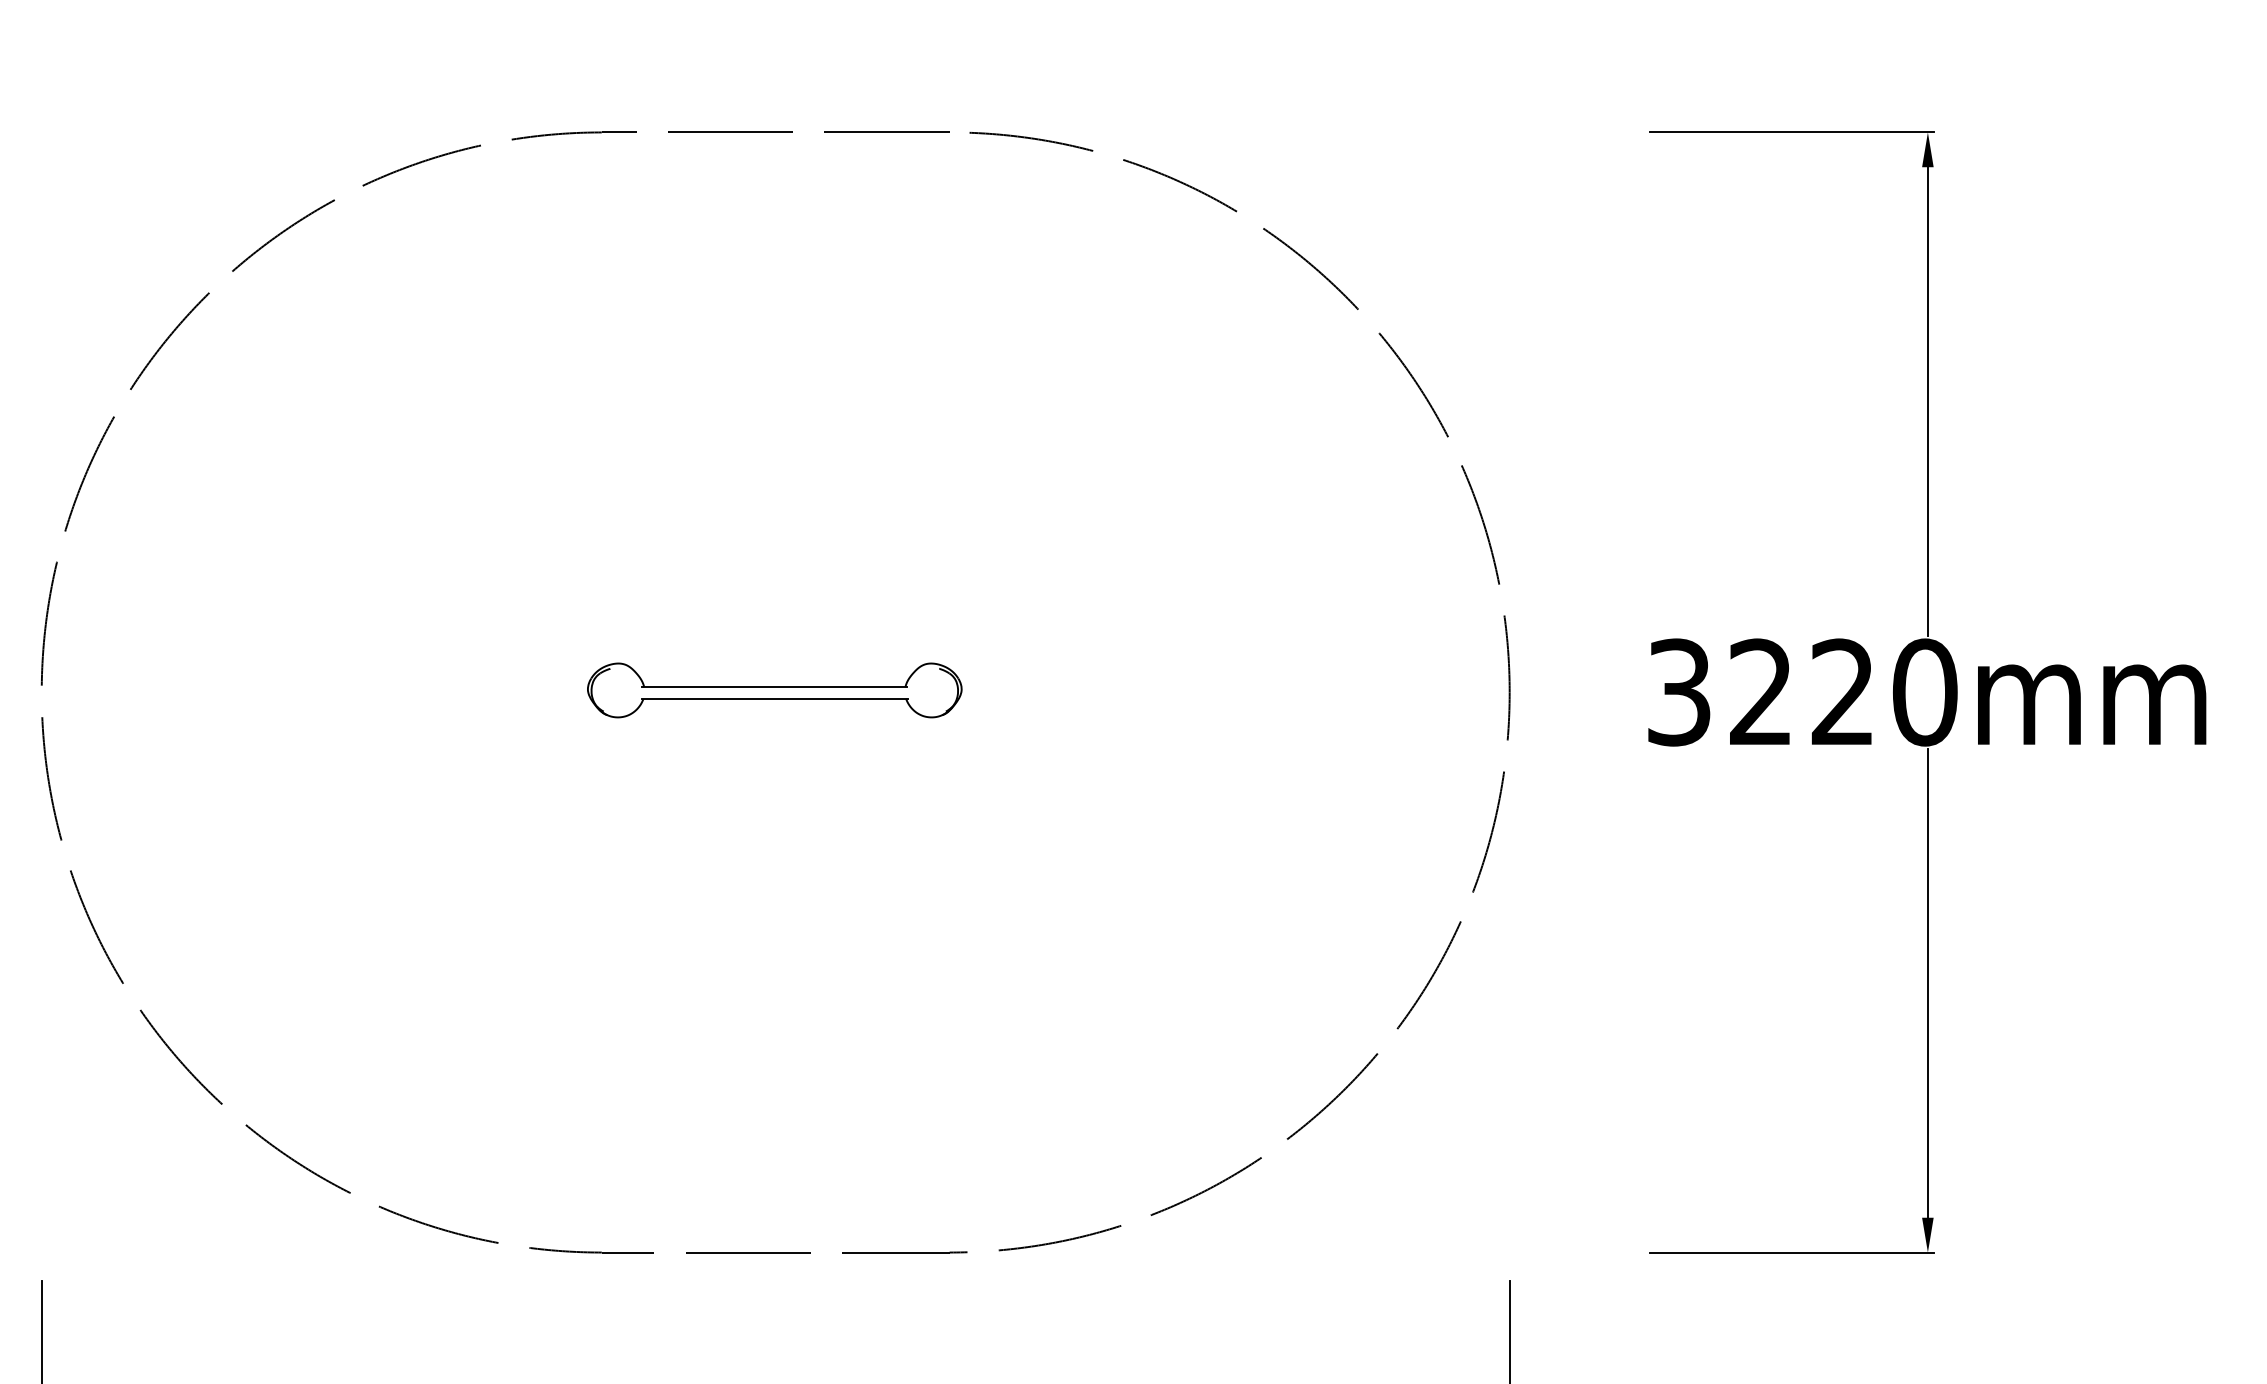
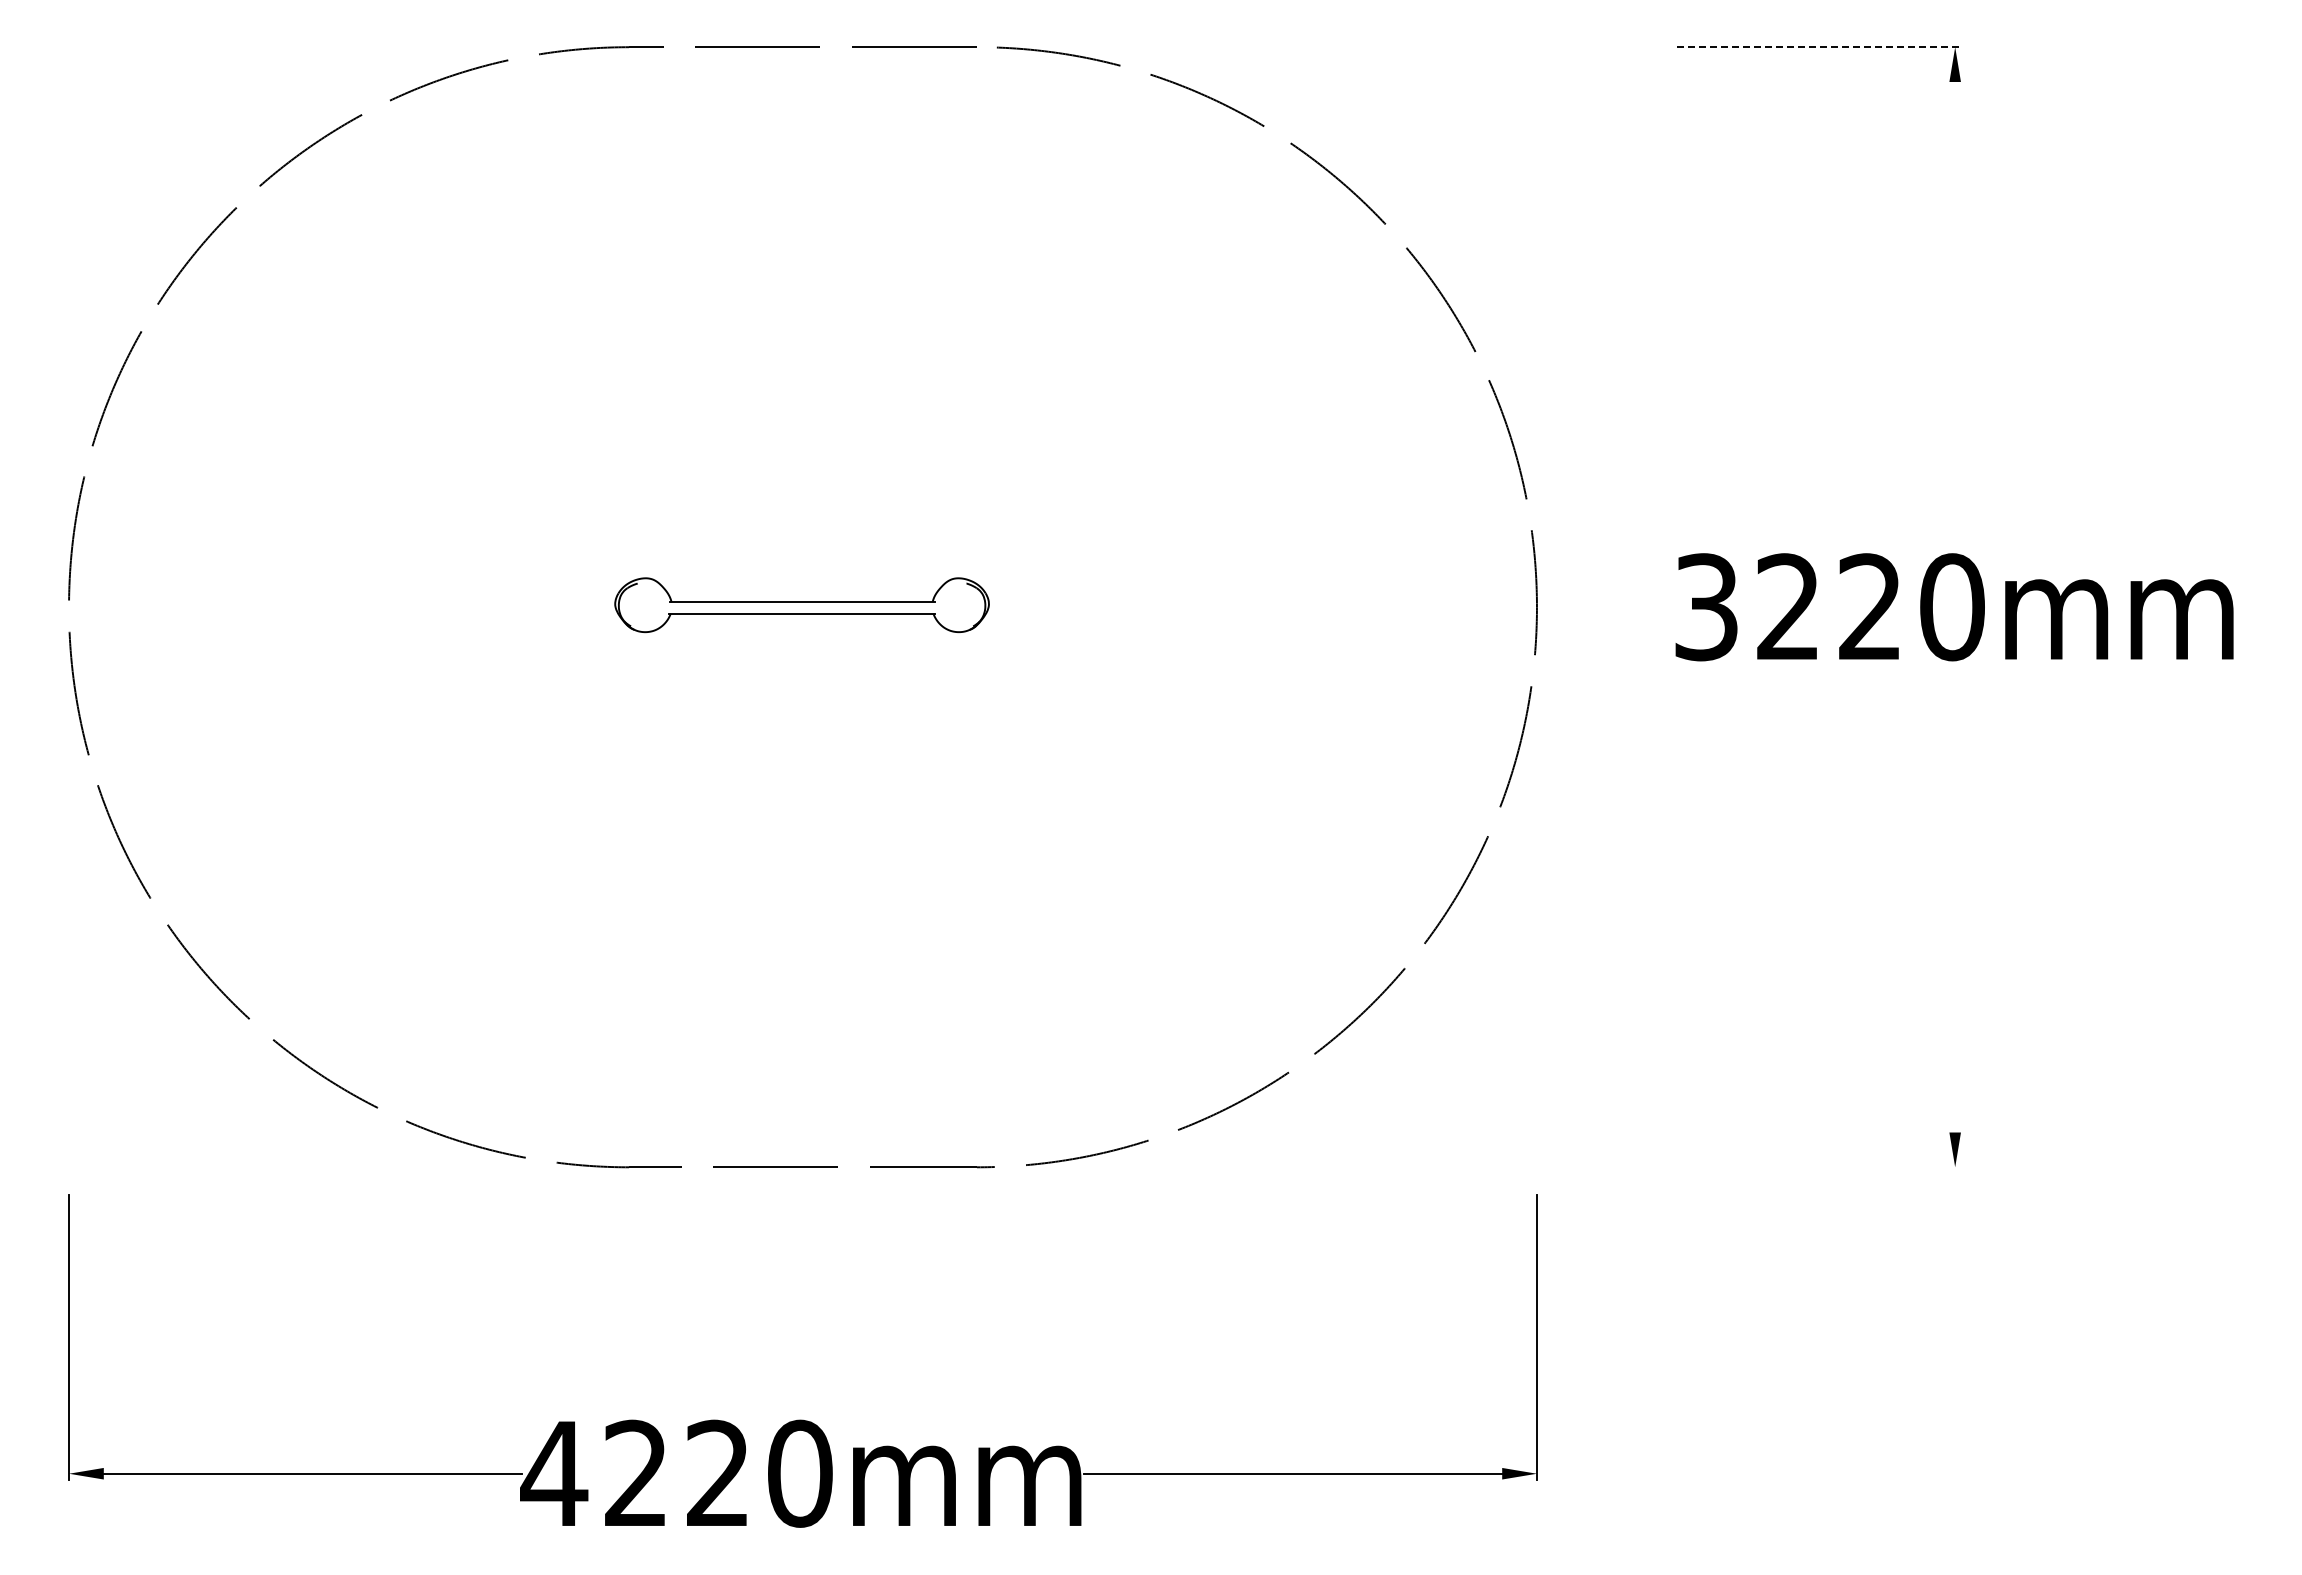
line: (1792, 132) -> (1819, 47), solid -> dashed
line: (1928, 401) -> (1955, 316), removed
line: (1928, 982) -> (1955, 897), removed
line: (1791, 1252) -> (1818, 1167), removed

